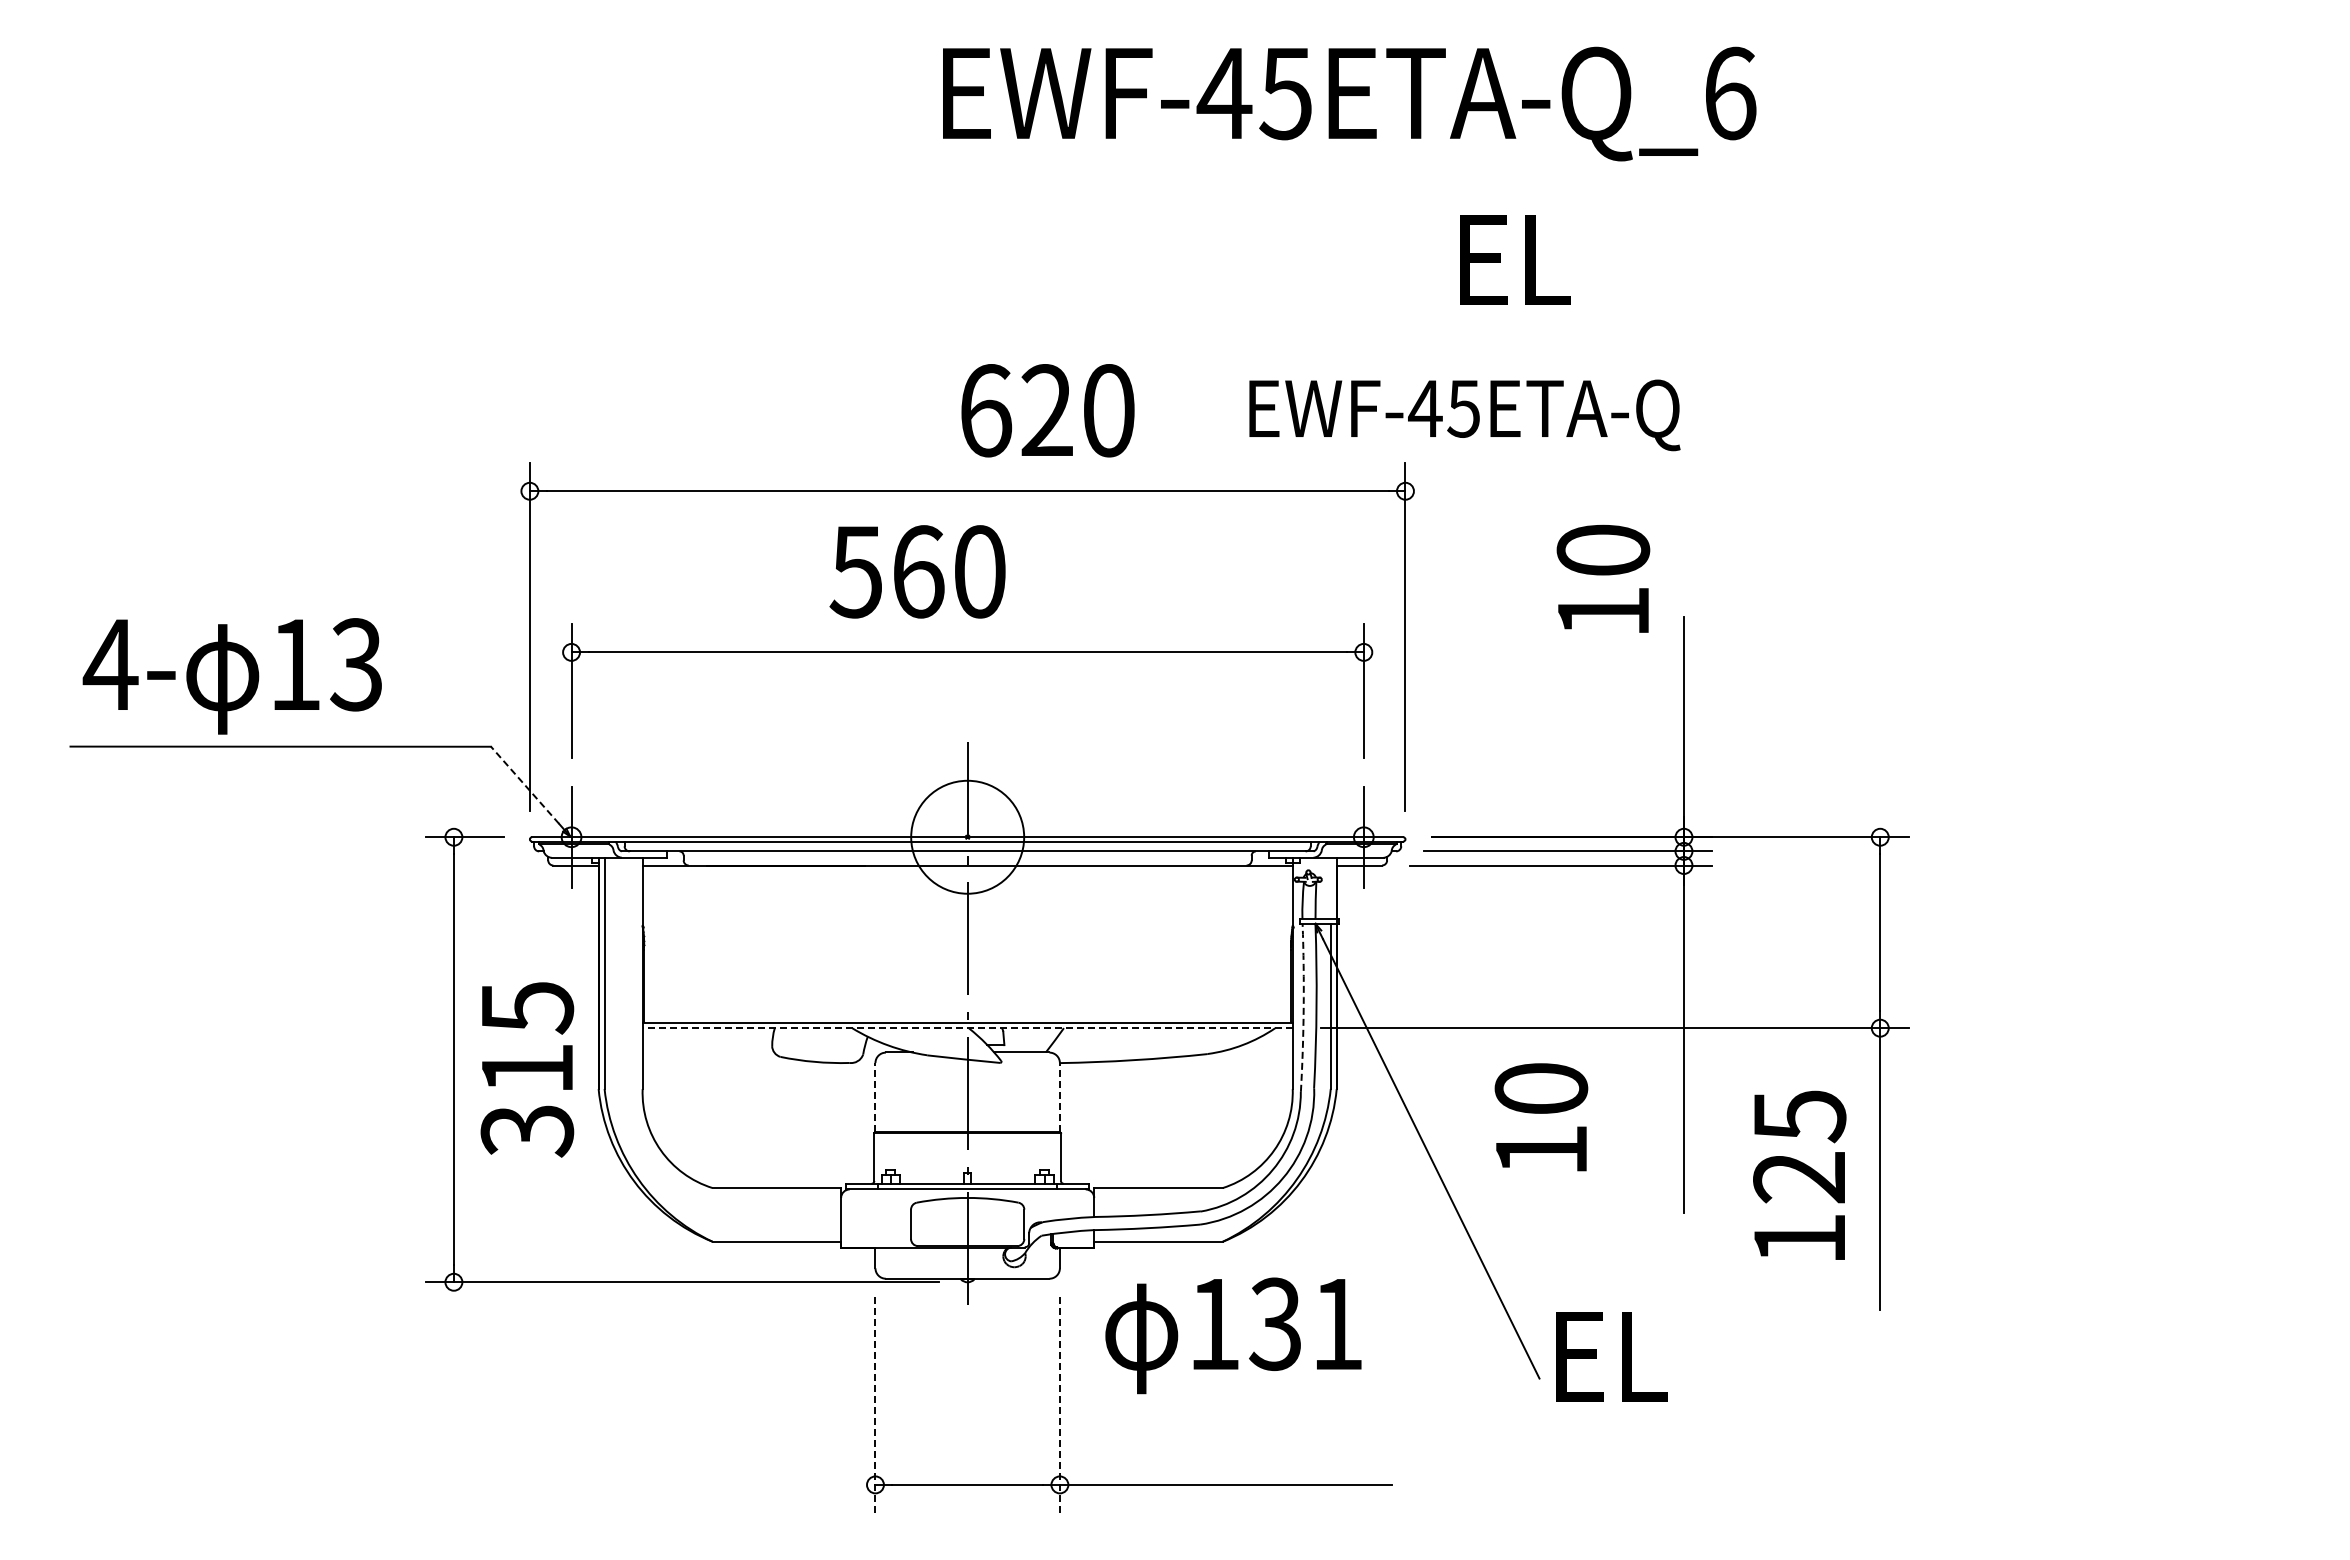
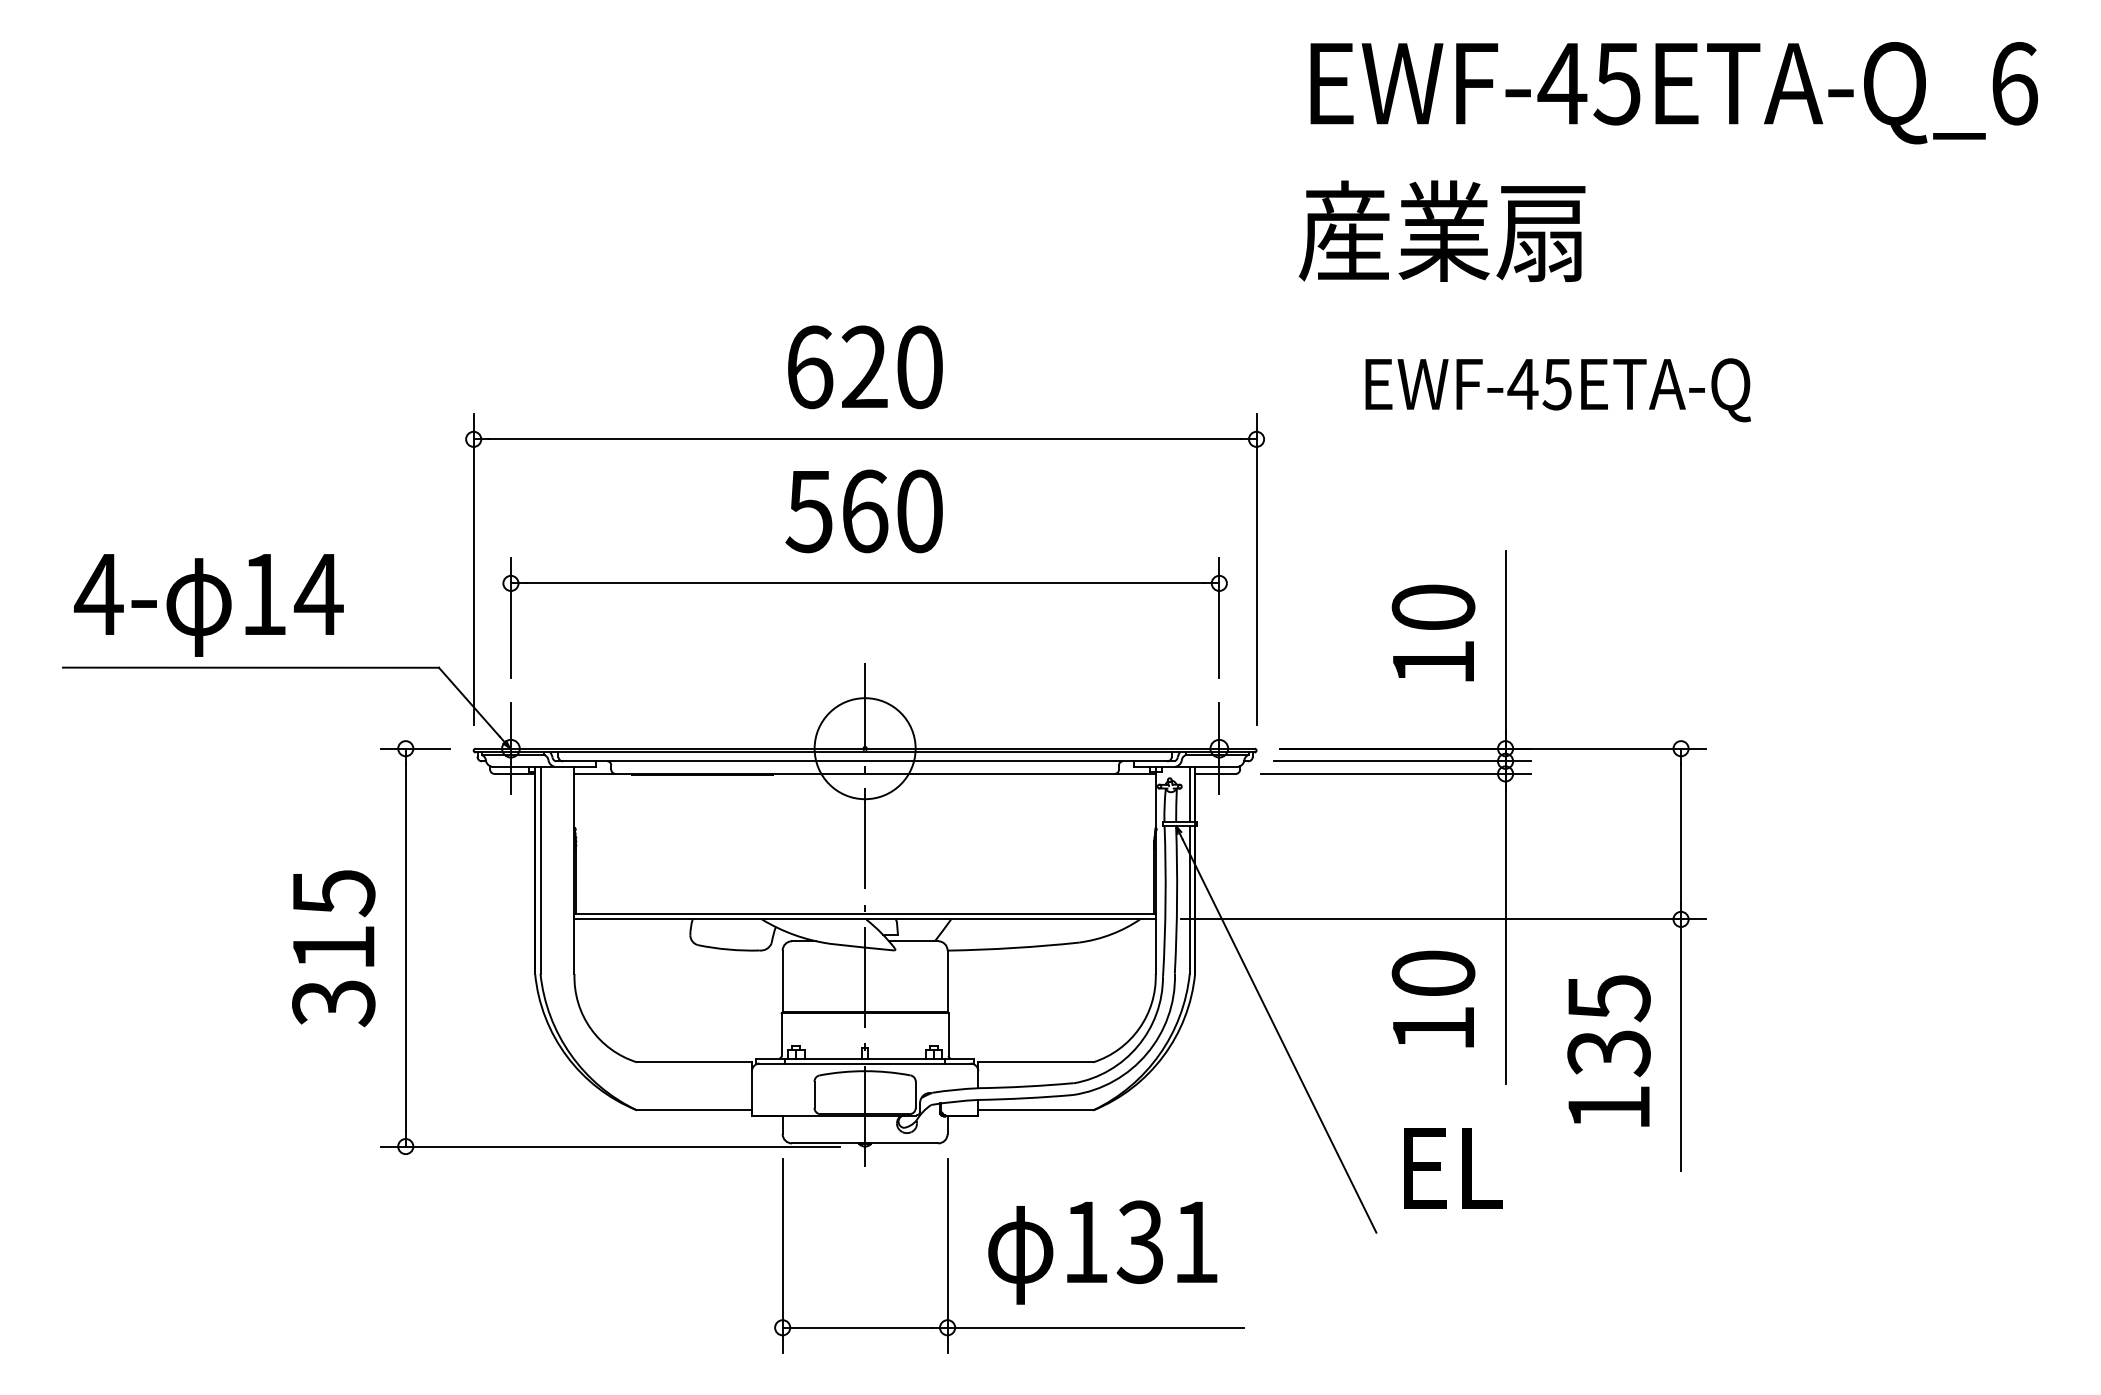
text: (1349, 103) -> (1674, 92), moved
text: (1612, 258) -> (1441, 231), EL -> 産業扇
text: (1047, 410) -> (864, 367), moved
text: (1464, 415) -> (1557, 390), moved
text: (917, 571) -> (864, 511), moved
text: (1603, 578) -> (1433, 632), moved
text: (356, 664) -> (318, 594), 13 -> 14
line: (524, 784) -> (468, 701), dashed -> solid
line: (1330, 887) -> (1189, 793), added
arc: (1303, 1007) -> (1165, 900), dashed -> solid
line: (967, 1028) -> (864, 919), dashed -> solid
text: (527, 1069) -> (333, 948), moved
line: (875, 1097) -> (782, 981), dashed -> solid
line: (1059, 1097) -> (947, 981), dashed -> solid
text: (1541, 1117) -> (1433, 999), moved
text: (1799, 1178) -> (1608, 1053), 125 -> 135
text: (1233, 1335) -> (1102, 1252), moved
text: (1611, 1356) -> (1453, 1168), moved
line: (875, 1405) -> (782, 1256), dashed -> solid
line: (1059, 1405) -> (947, 1256), dashed -> solid

